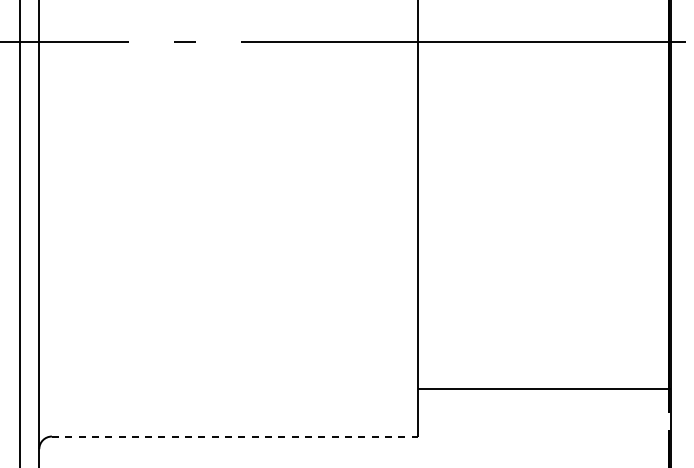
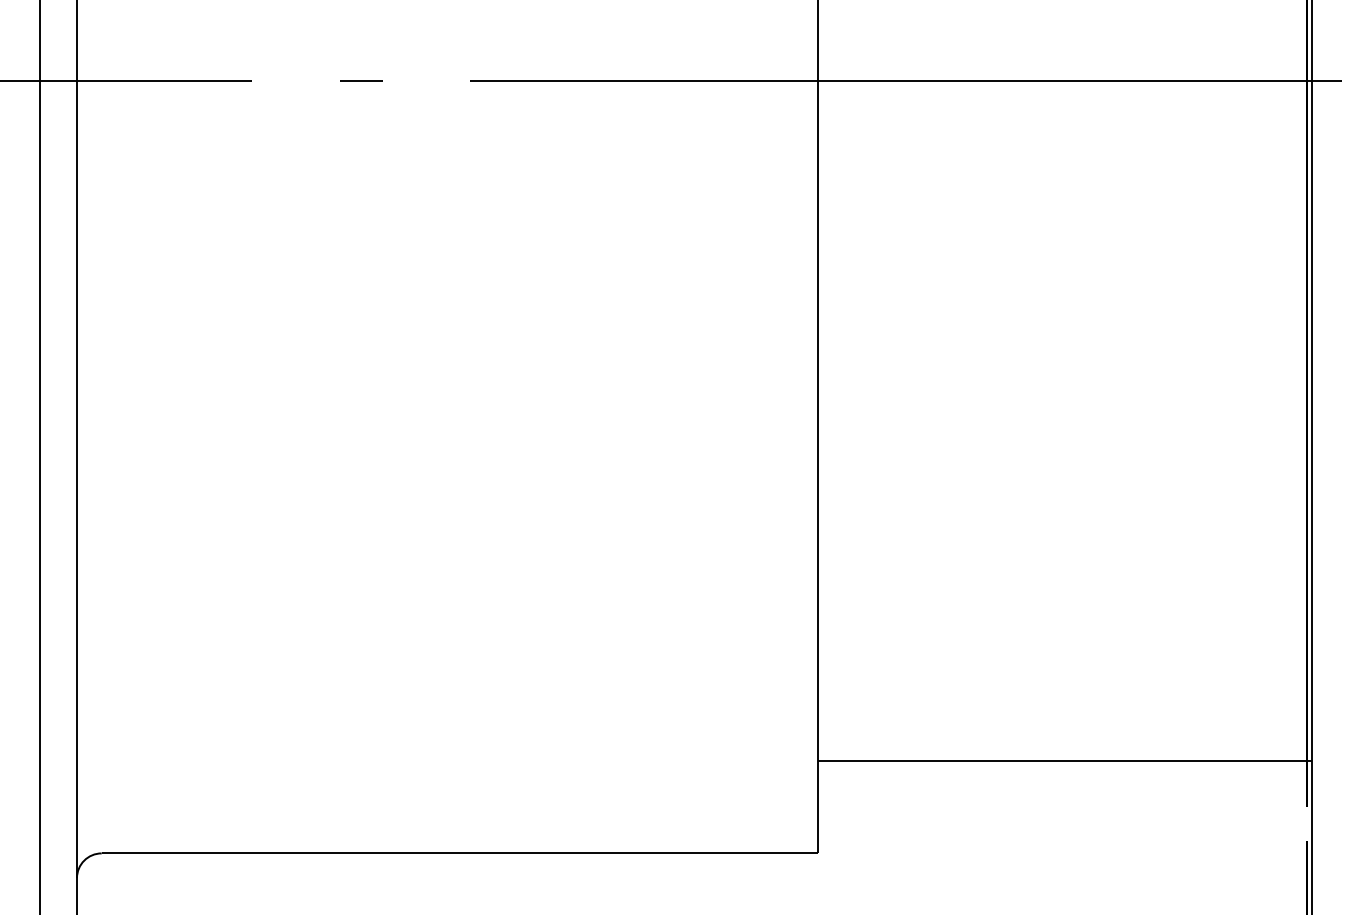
line: (235, 436) -> (460, 853), dashed -> solid

